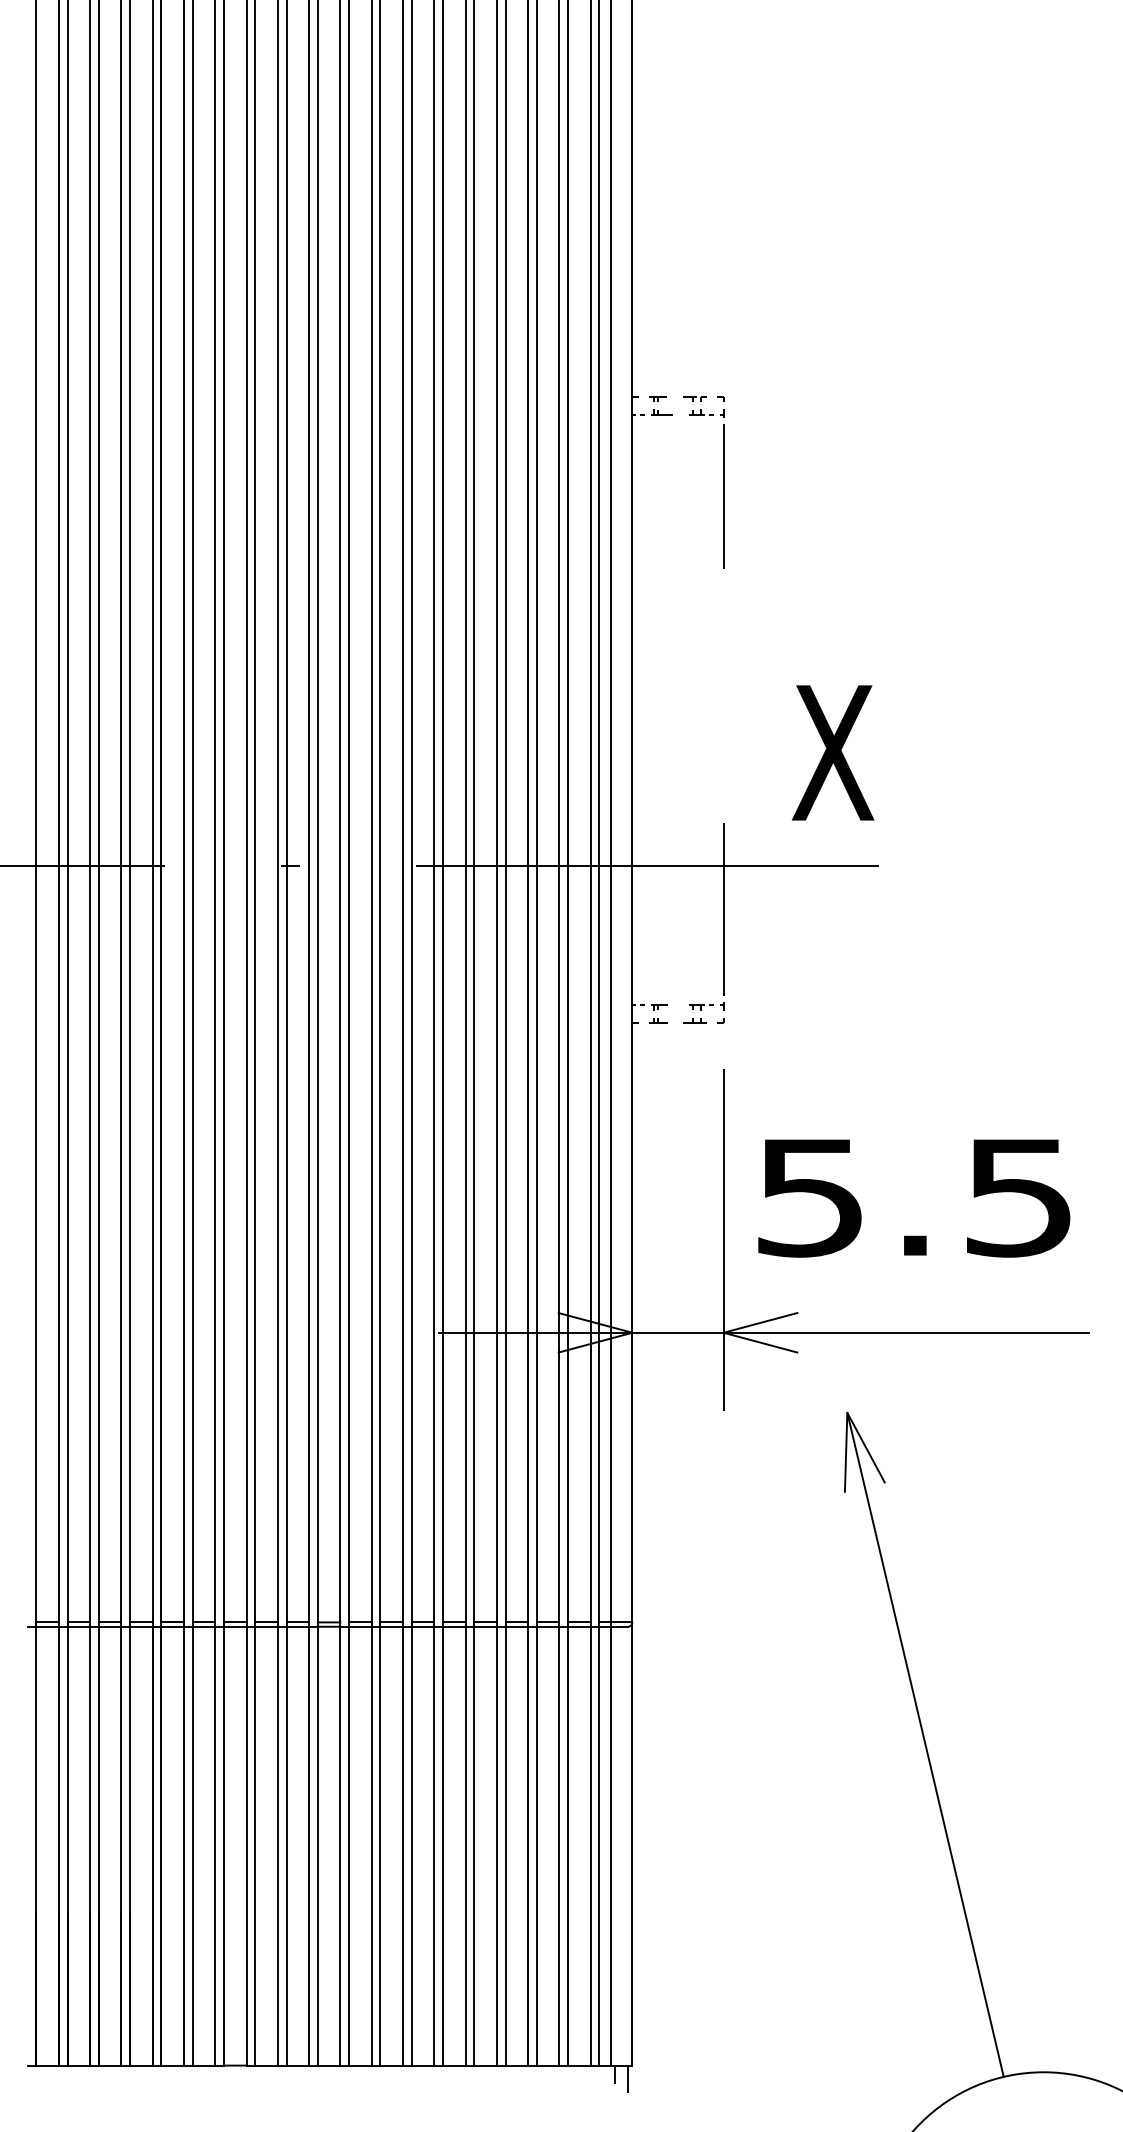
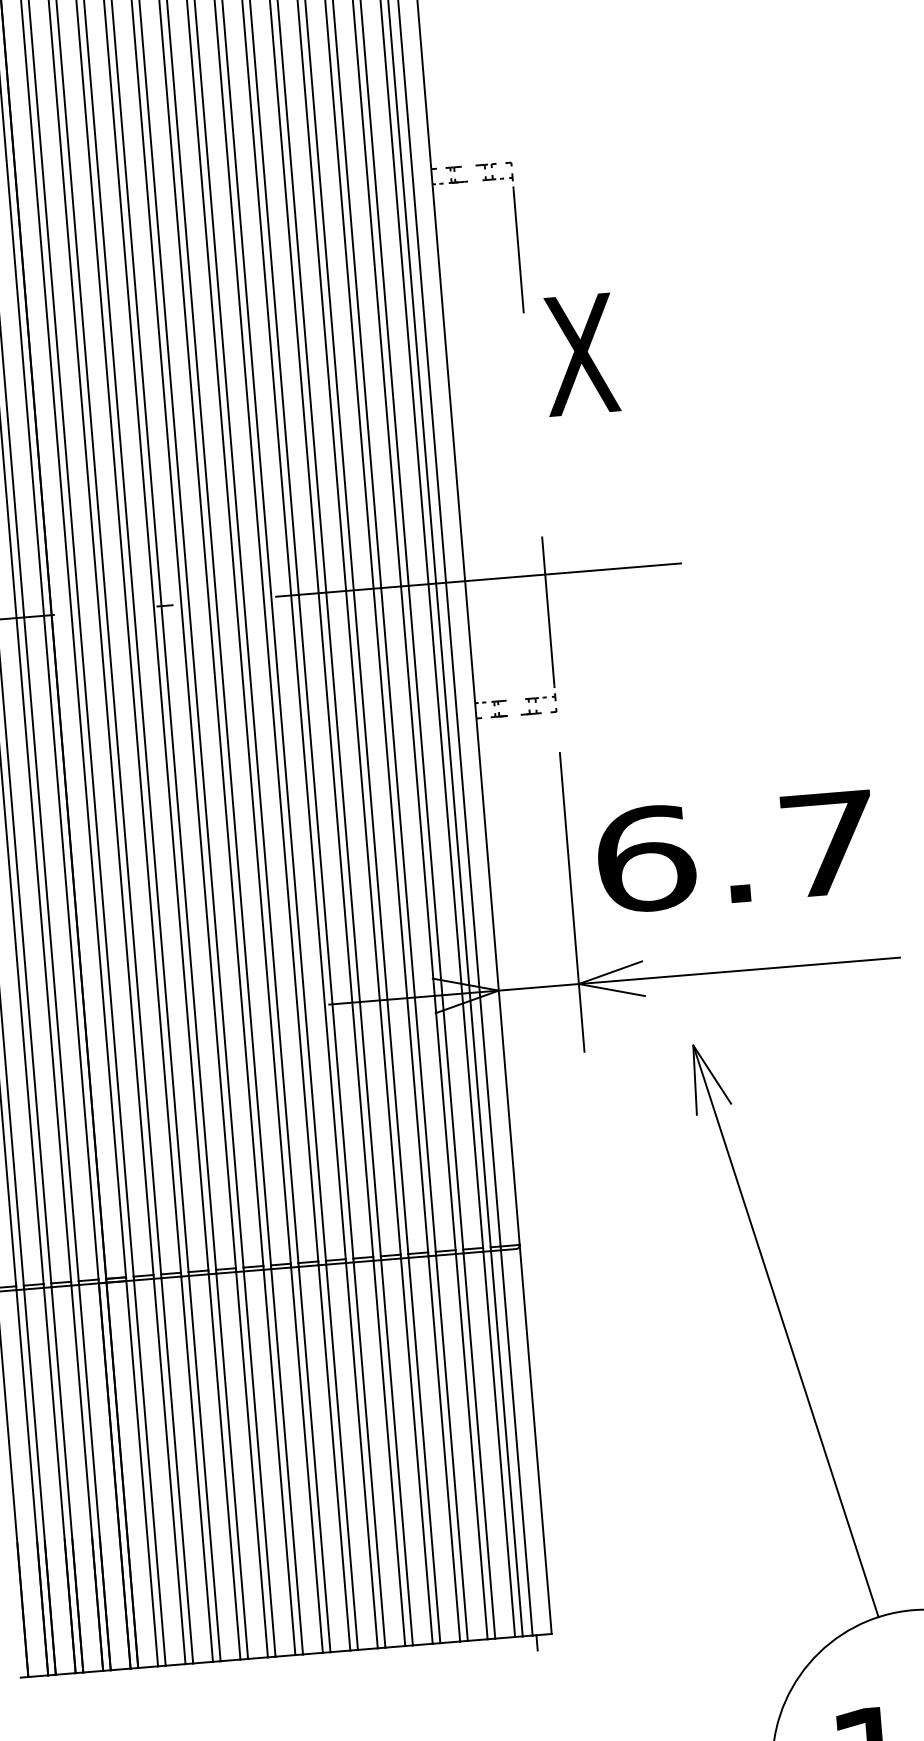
text: (832, 752) -> (580, 354), moved
text: (913, 1197) -> (735, 851), 5.5 -> 6.7
line: (628, 2078) -> (549, 1645), removed

